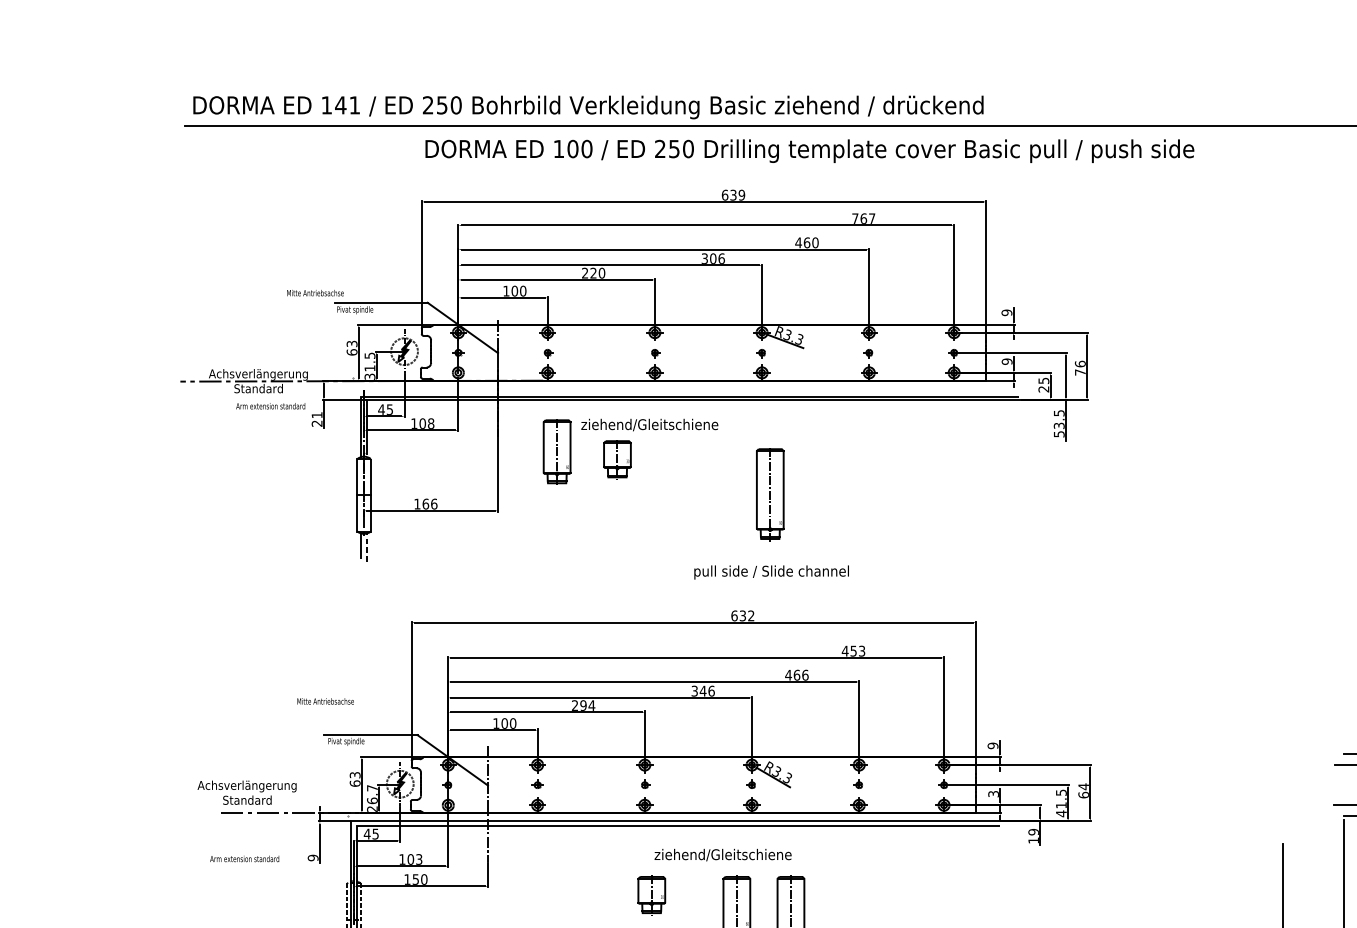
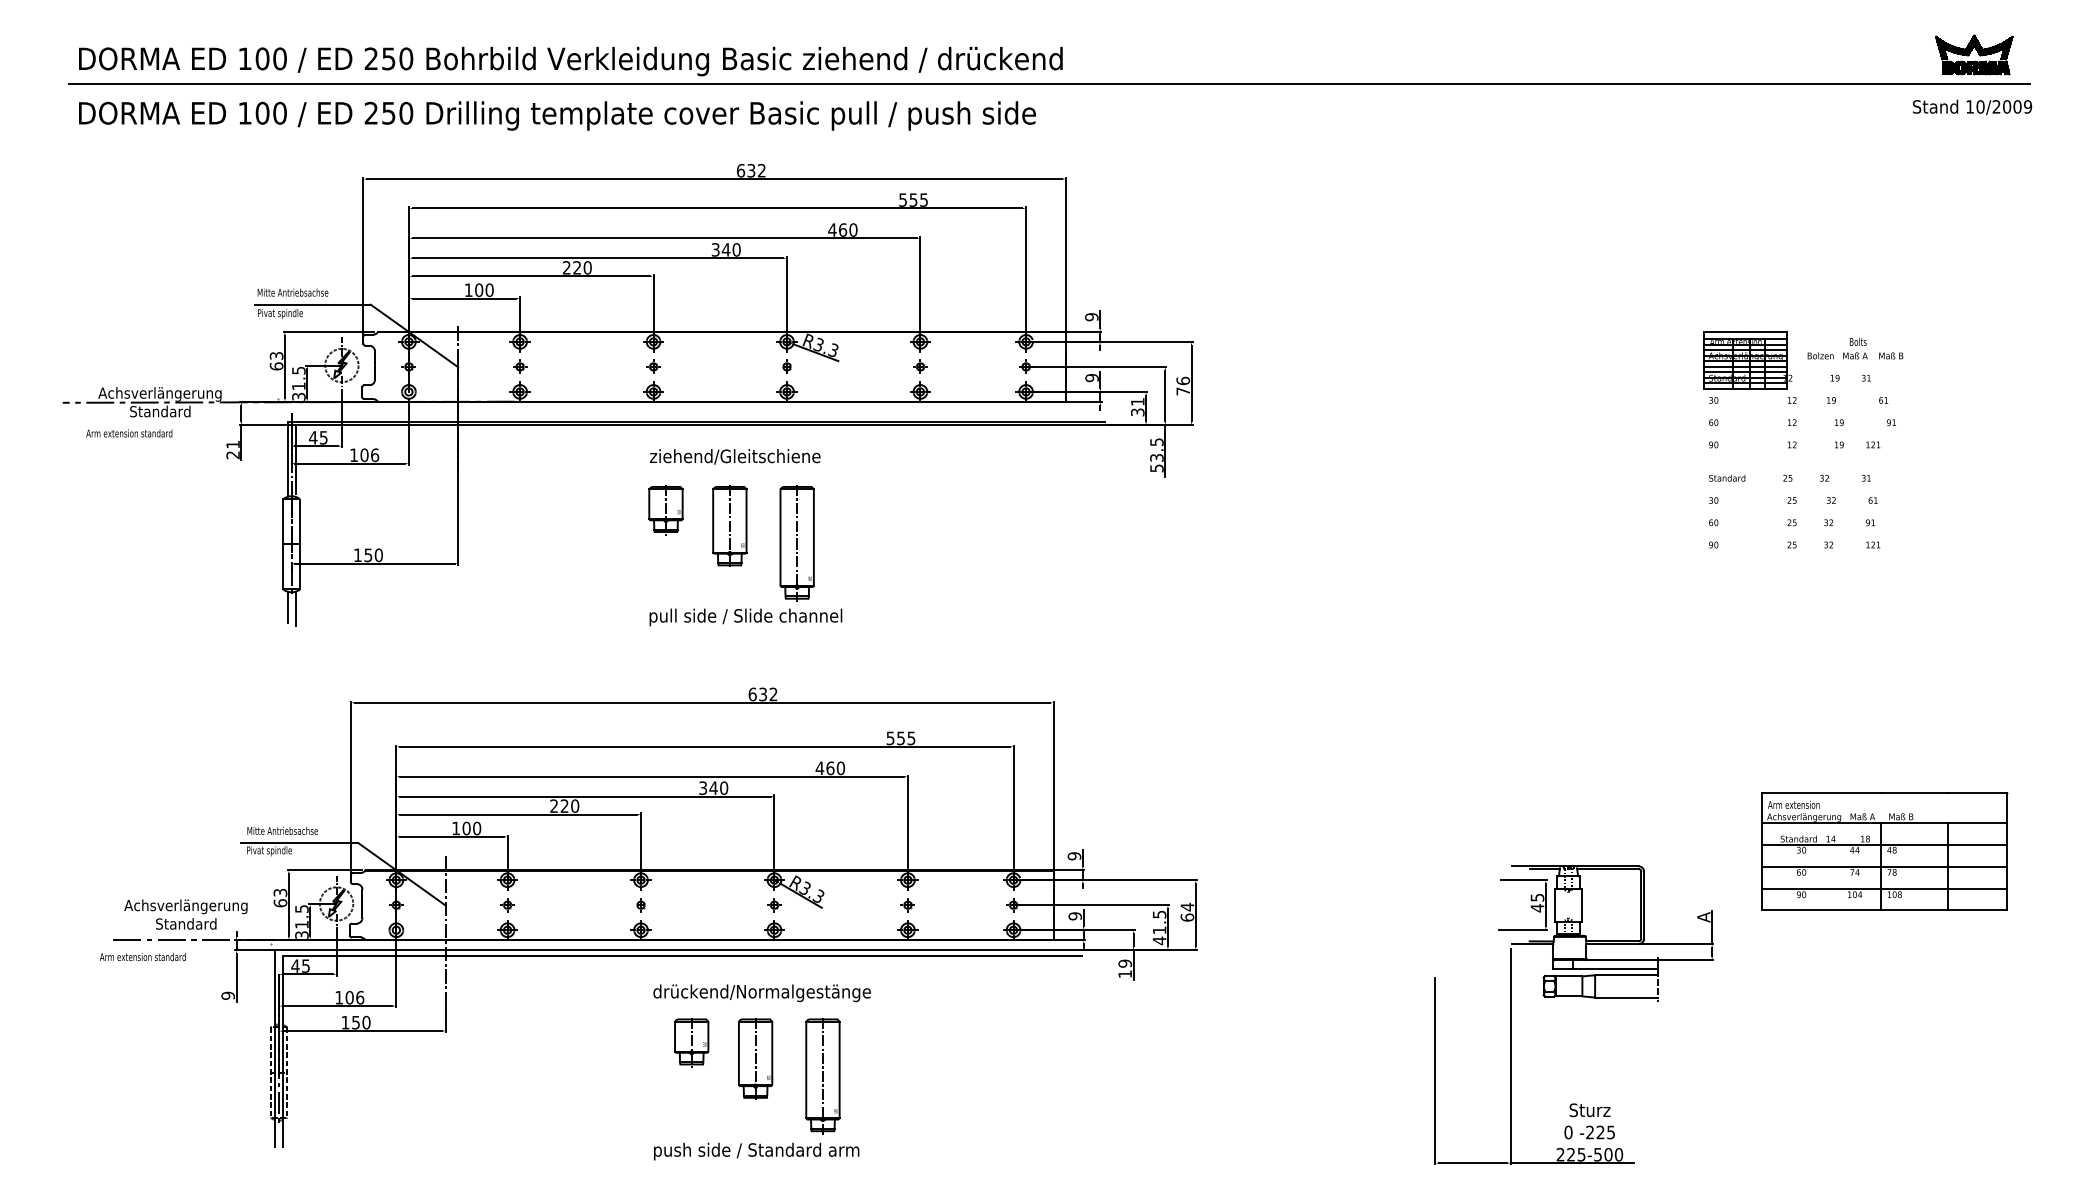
text: (347, 105) -> (270, 58), 141 -> 100
text: (809, 150) -> (557, 115), moved
text: (741, 195) -> (761, 170), 639 -> 632
text: (863, 218) -> (913, 199), 767 -> 555
text: (716, 258) -> (730, 249), 306 -> 340
text: (315, 293) -> (292, 292), moved
text: (1043, 385) -> (1137, 407), 25 -> 31
text: (270, 406) -> (129, 433), moved
text: (431, 423) -> (375, 454), 108 -> 106
text: (650, 424) -> (735, 456), moved
part: (556, 451) -> (729, 525), moved
part: (617, 460) -> (665, 510), moved
text: (429, 504) -> (373, 555), 166 -> 150
line: (367, 547) -> (295, 609), dashed -> solid
text: (771, 572) -> (745, 617), moved
text: (853, 651) -> (900, 738), 453 -> 555
text: (805, 674) -> (841, 767), 466 -> 460
text: (711, 690) -> (724, 787), 346 -> 340
text: (325, 701) -> (282, 830), moved
text: (587, 705) -> (569, 806), 294 -> 220
text: (246, 792) -> (185, 914), moved
text: (993, 794) -> (1074, 916), 3 -> 9
text: (372, 798) -> (301, 921), 26.7 -> 31.5
text: (741, 856) -> (761, 993), ziehend/Gleitschiene -> drückend/Normalgestänge
text: (244, 858) -> (142, 956), moved
text: (419, 859) -> (360, 997), 103 -> 106
part: (651, 895) -> (691, 1042), moved

